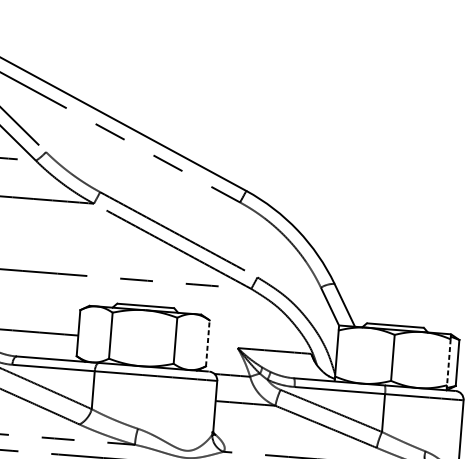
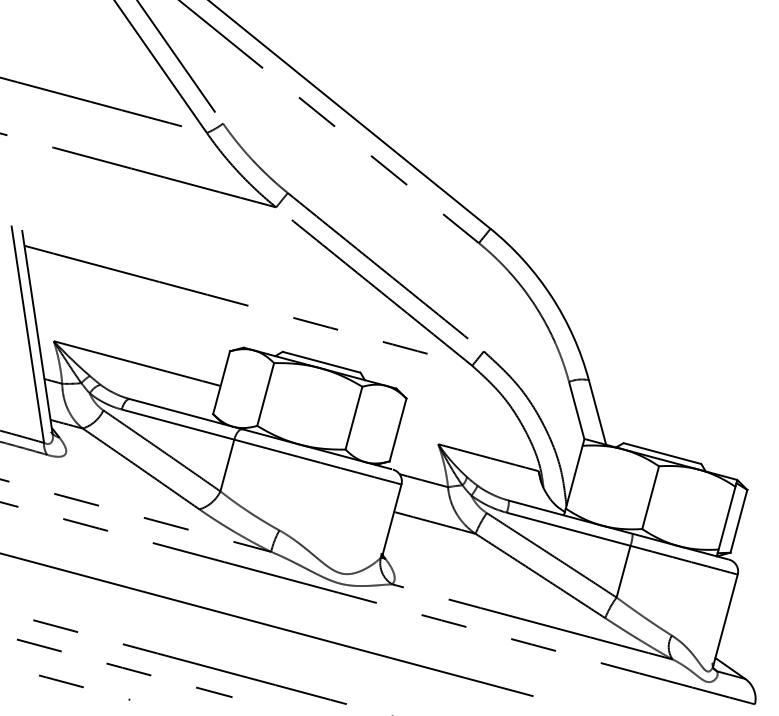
line: (208, 342) -> (398, 429), dashed -> solid
line: (448, 362) -> (726, 518), dashed -> solid

